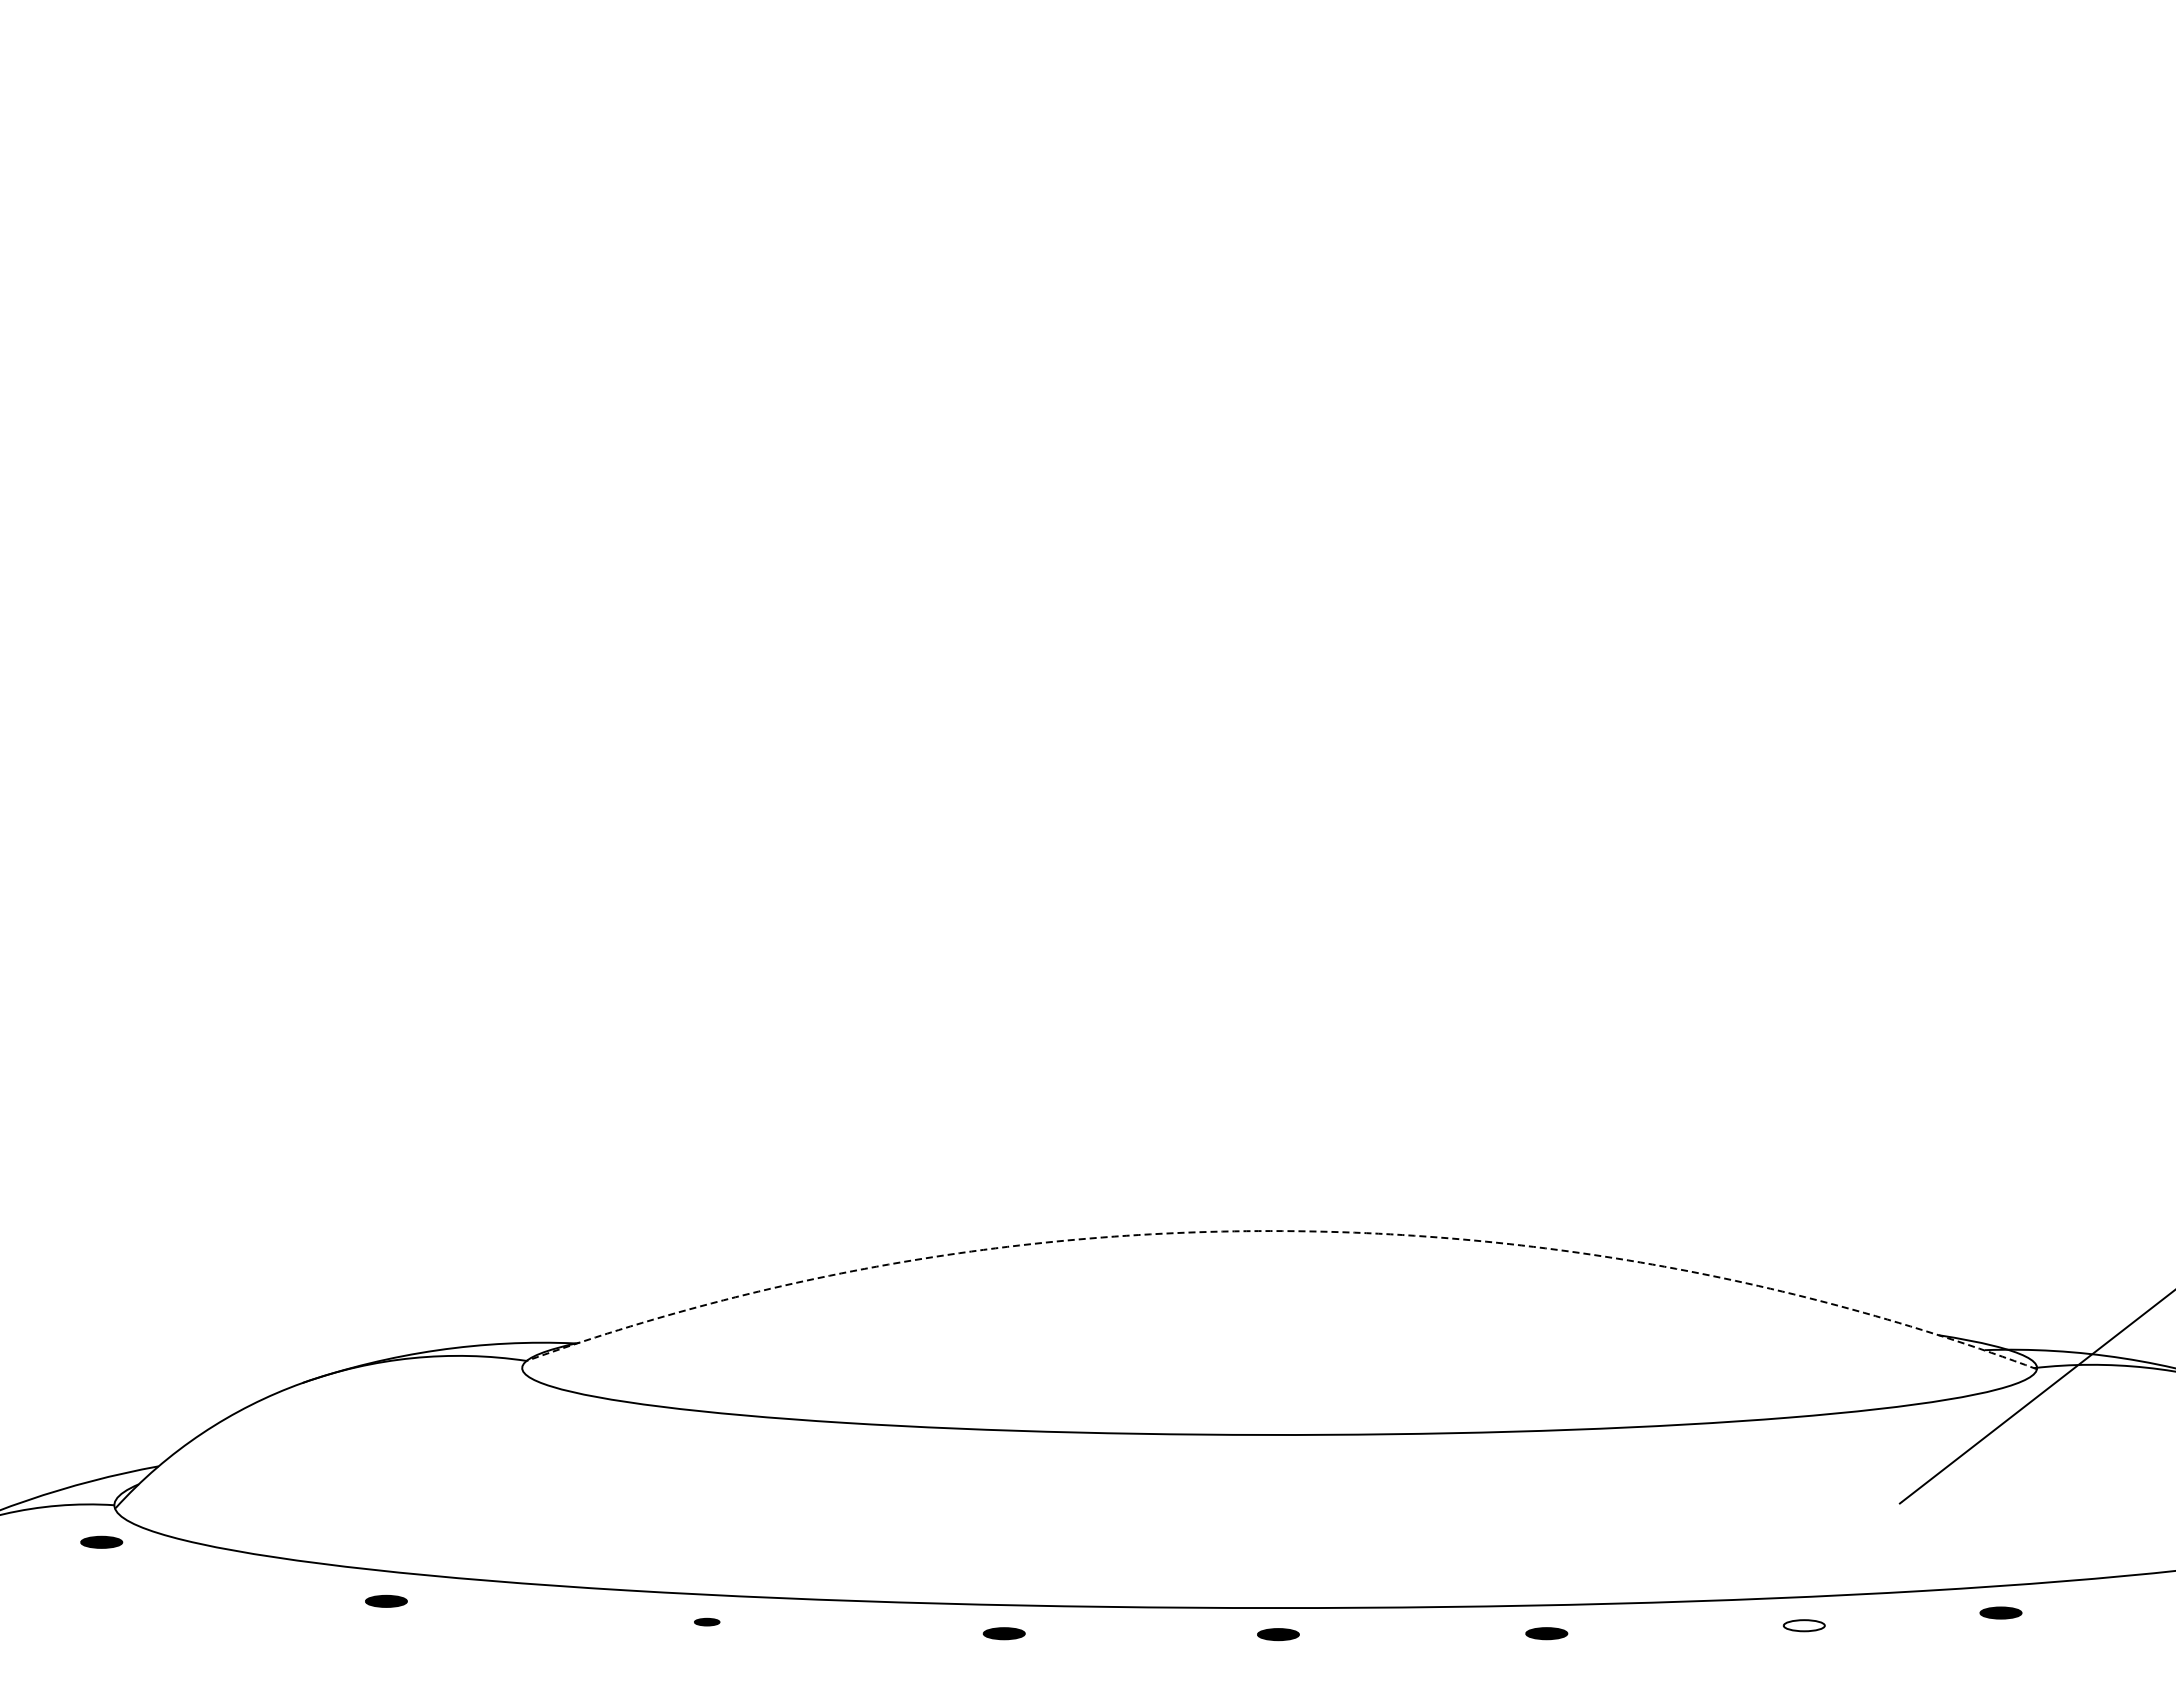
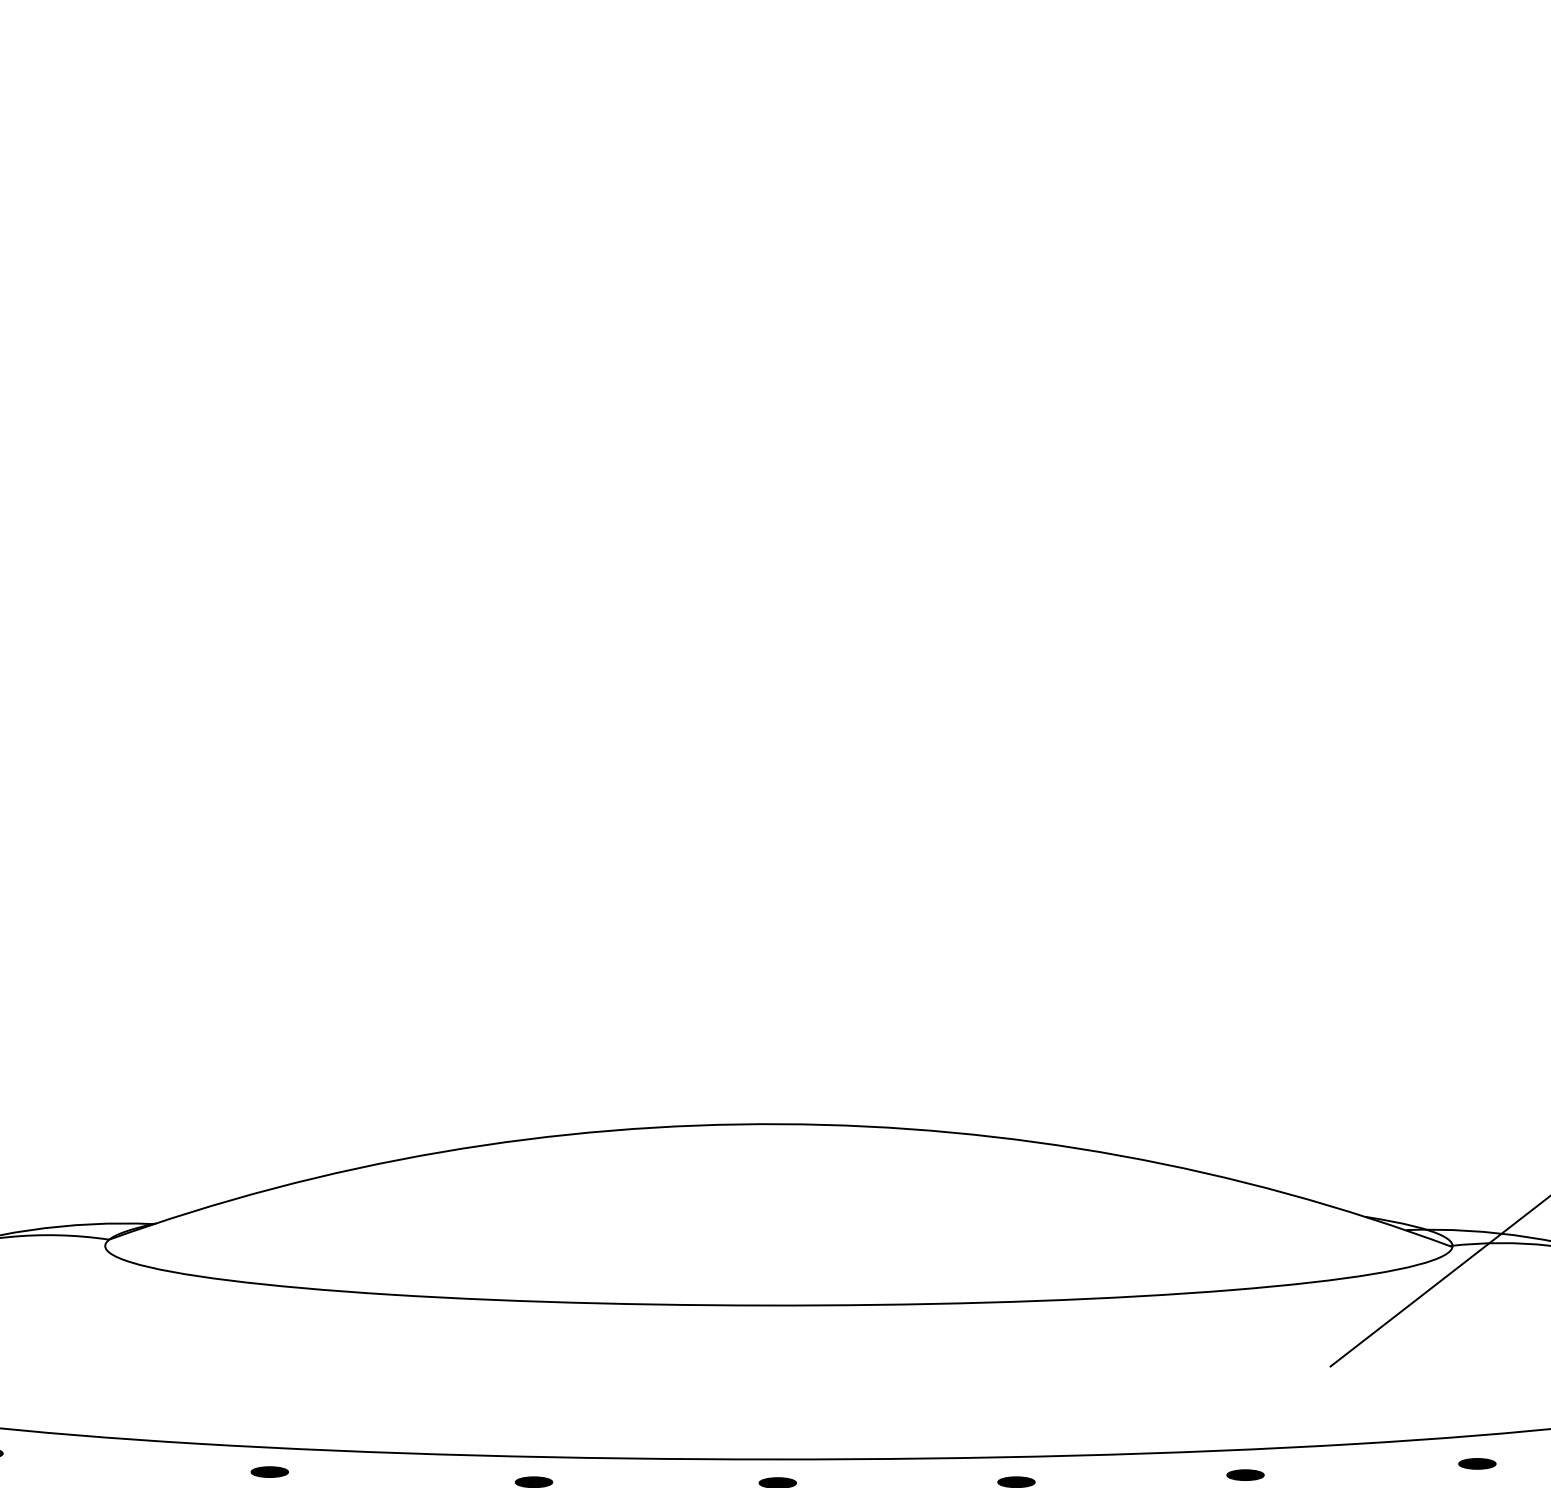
arc: (1282, 1231) -> (781, 1124), dashed -> solid
part: (2000, 1612) -> (1476, 1463), moved
part: (706, 1621) -> (269, 1471), size x1.67
fill: (1803, 1625) -> (1244, 1474), added

